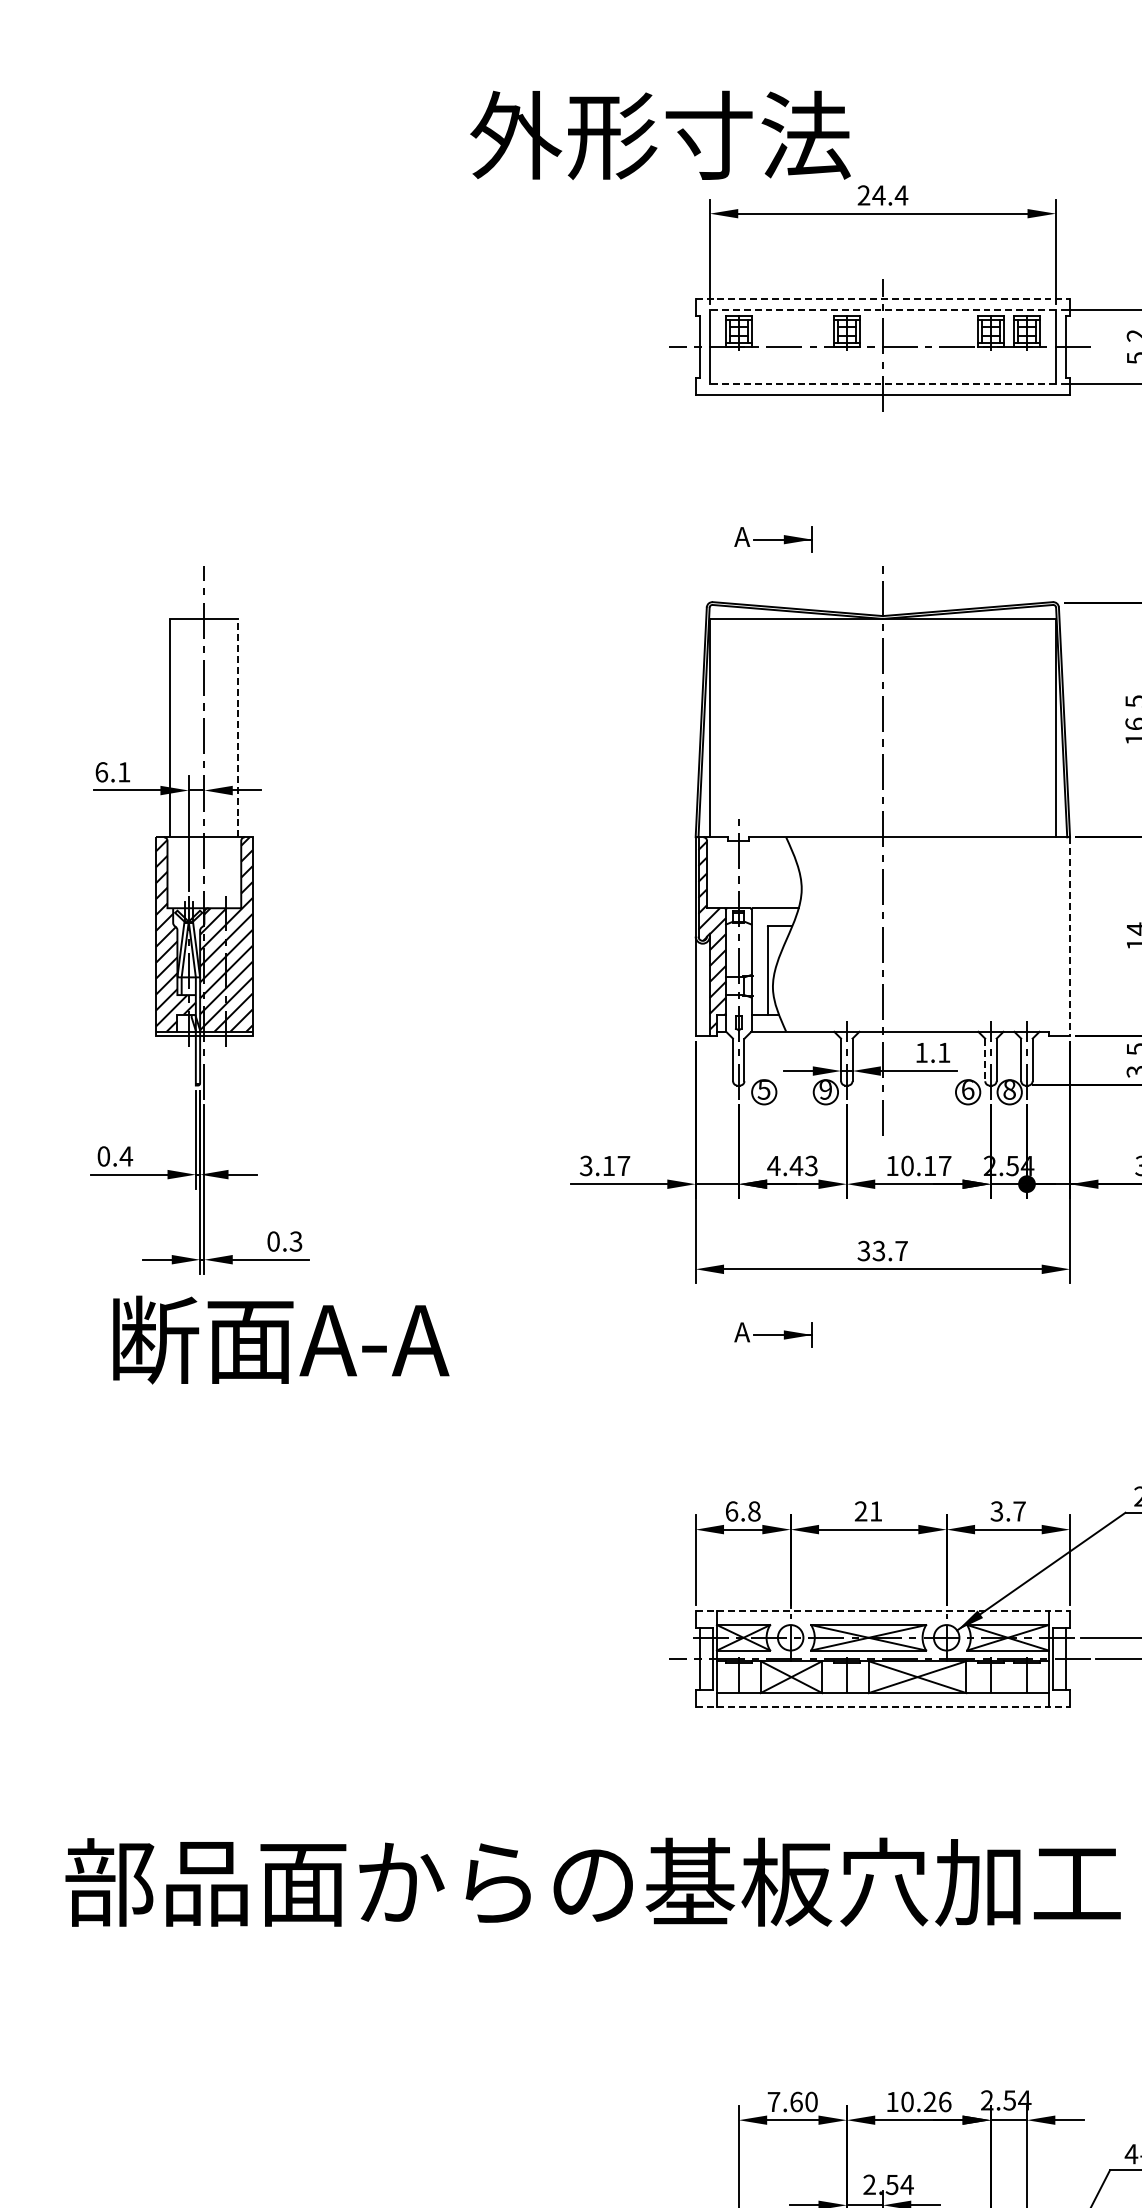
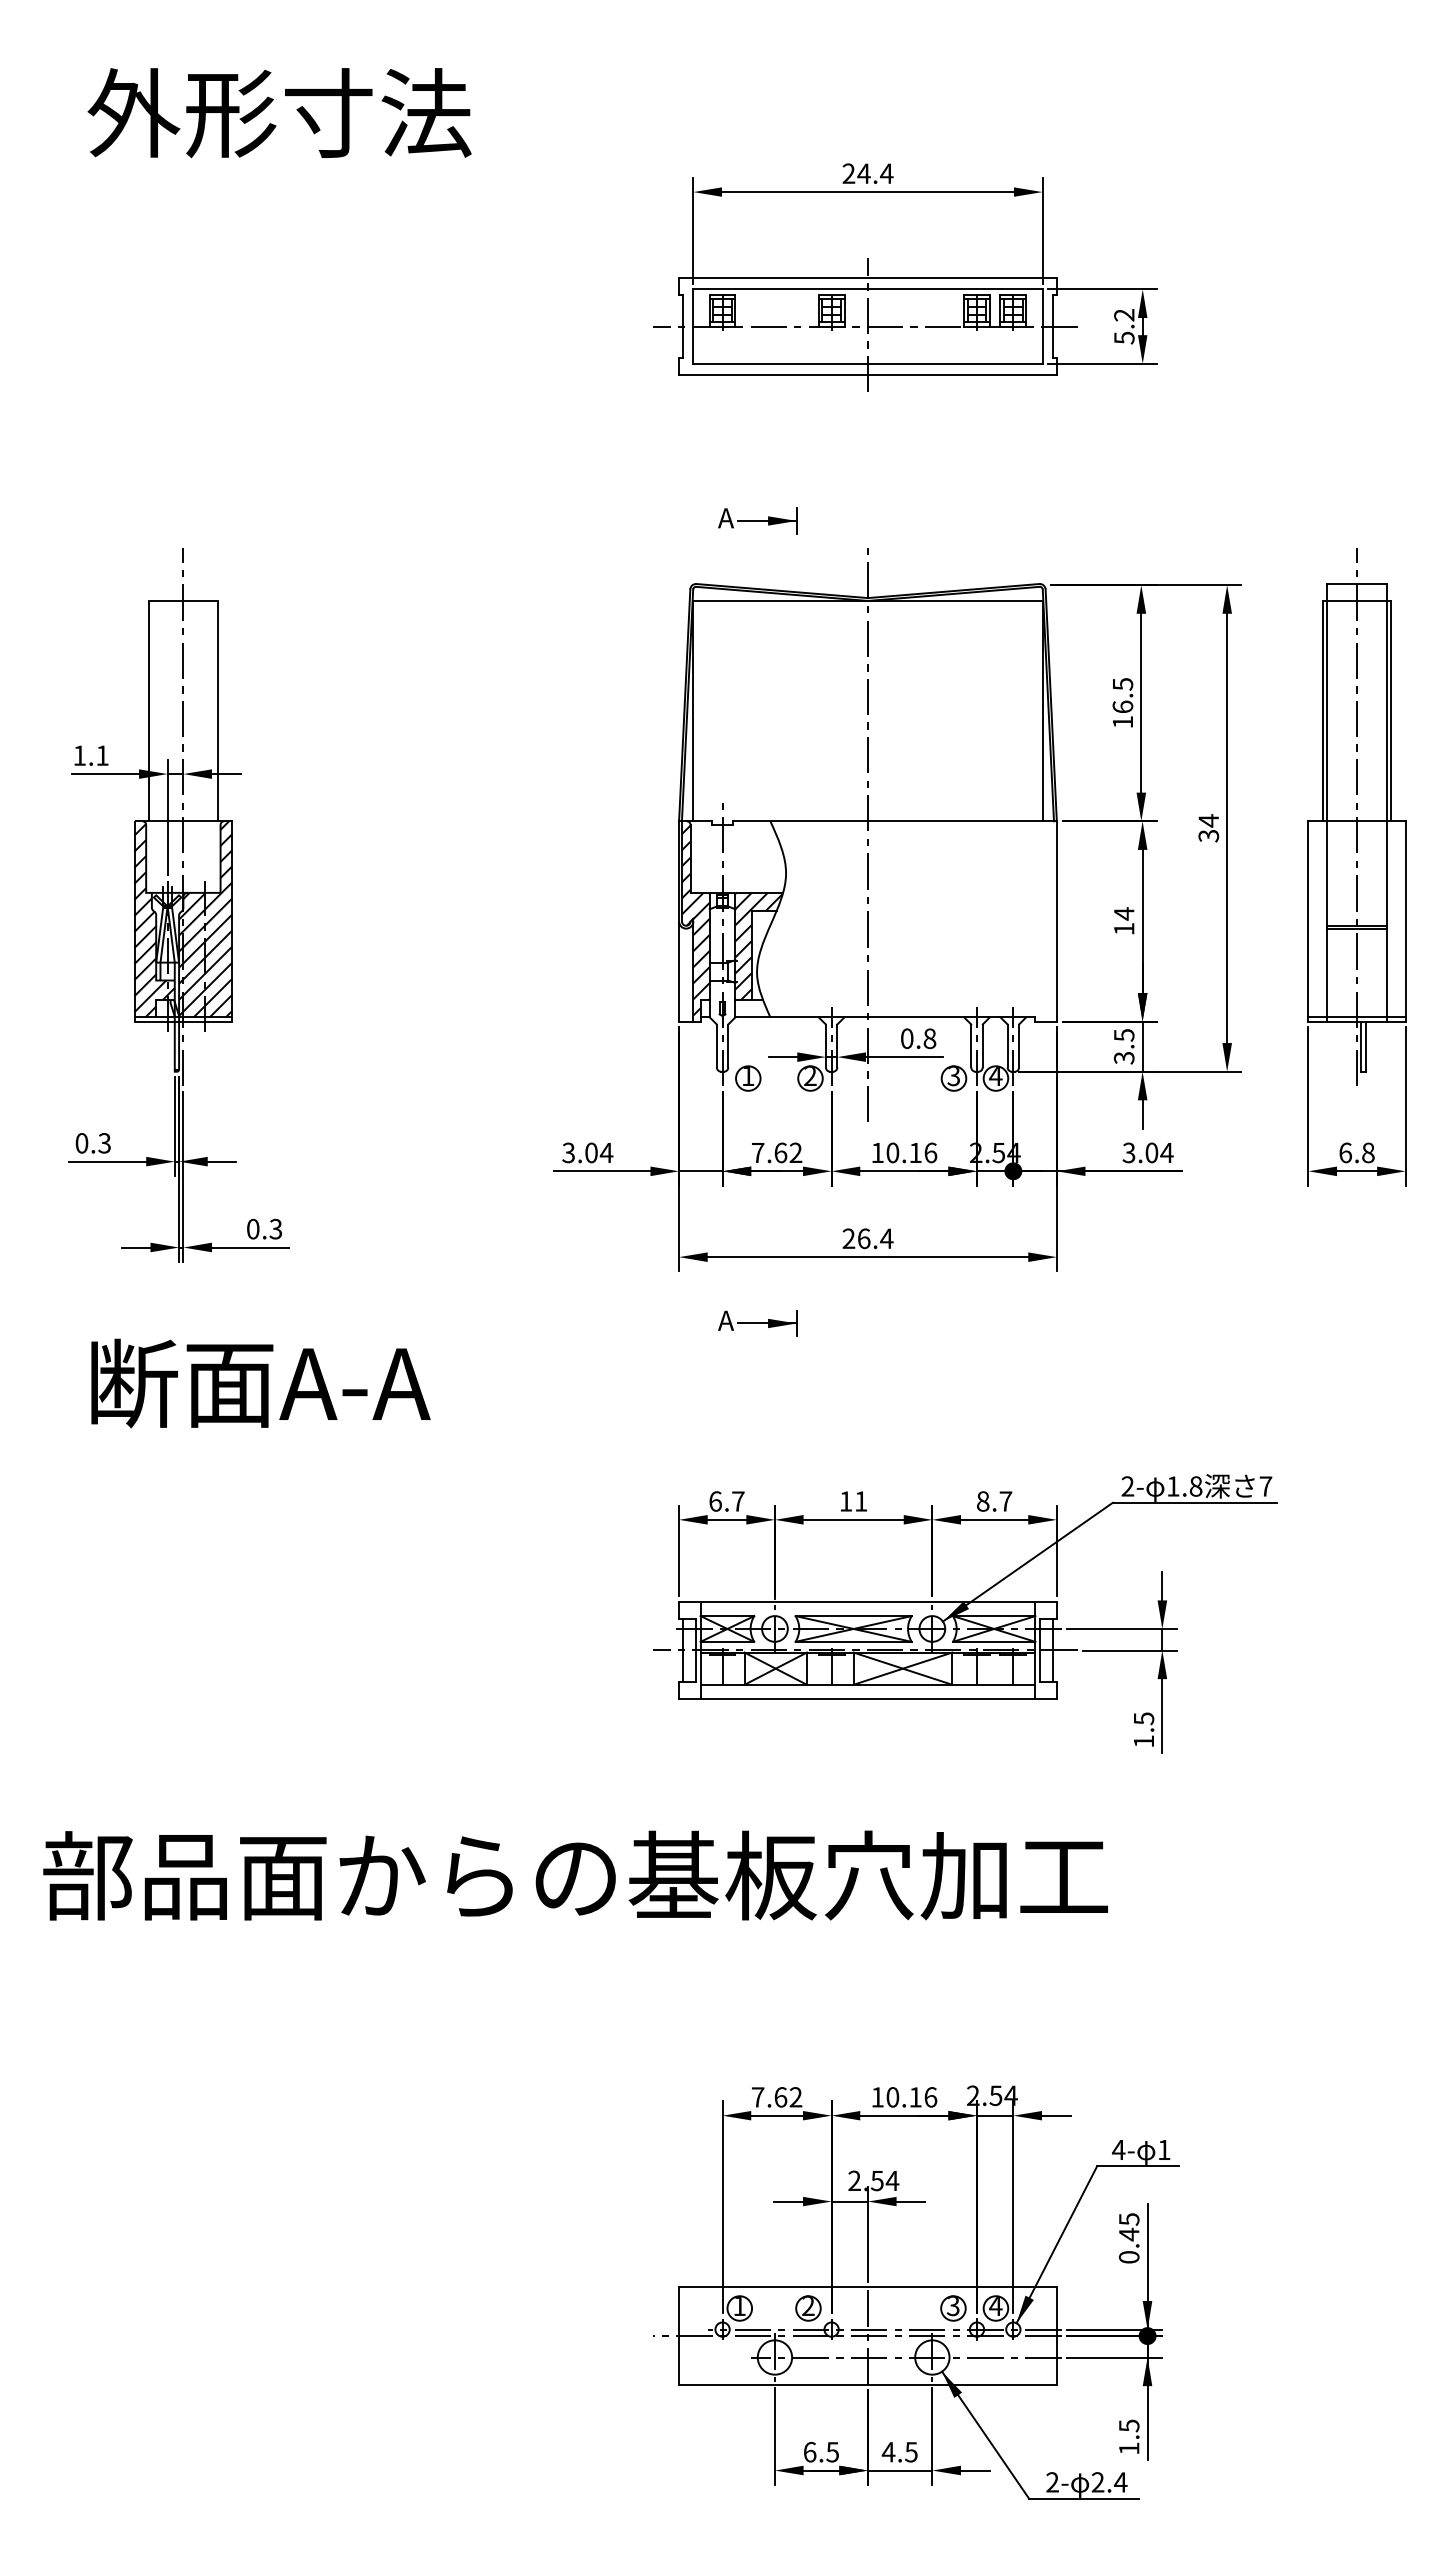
text: (660, 135) -> (279, 113), moved
line: (882, 298) -> (867, 277), dashed -> solid
line: (882, 310) -> (867, 289), dashed -> solid
line: (882, 383) -> (867, 363), dashed -> solid
line: (238, 727) -> (217, 710), dashed -> solid
text: (101, 772) -> (79, 755), 6.1 -> 1.1
line: (1069, 936) -> (1056, 921), dashed -> solid
hatch: (774, 961) -> (758, 946), added
text: (932, 1052) -> (918, 1038), 1.1 -> 0.8
line: (985, 1060) -> (971, 1046), dashed -> solid
text: (967, 1089) -> (953, 1075), 6 -> 3
text: (1009, 1089) -> (995, 1075), 8 -> 4
text: (763, 1090) -> (747, 1076), 5 -> 1
text: (825, 1091) -> (810, 1077), 9 -> 2
text: (126, 1156) -> (104, 1143), 0.4 -> 0.3
text: (616, 1165) -> (599, 1152), 3.17 -> 3.04
text: (792, 1165) -> (776, 1152), 4.43 -> 7.62
text: (944, 1165) -> (930, 1152), 10.17 -> 10.16
text: (882, 1250) -> (867, 1238), 33.7 -> 26.4
text: (280, 1340) -> (260, 1383), moved
text: (754, 1511) -> (738, 1501), 6.8 -> 6.7
text: (860, 1511) -> (845, 1501), 21 -> 11
text: (996, 1511) -> (982, 1501), 3.7 -> 8.7
line: (882, 1610) -> (867, 1601), dashed -> solid
line: (882, 1707) -> (867, 1699), dashed -> solid
text: (811, 2102) -> (795, 2097), 7.60 -> 7.62
text: (929, 2102) -> (915, 2097), 10.26 -> 10.16

